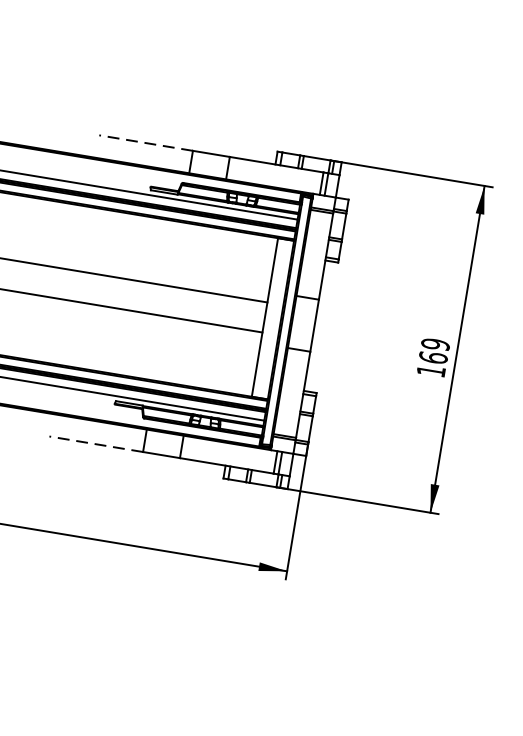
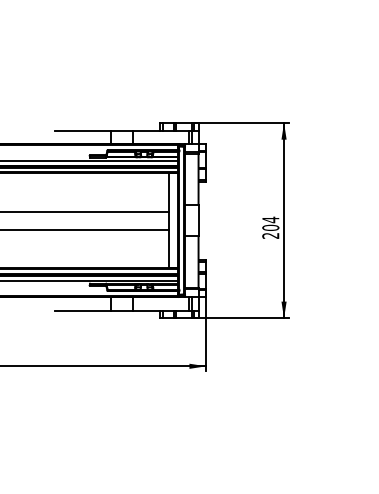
line: (145, 142) -> (82, 130), dashed -> solid
text: (432, 357) -> (270, 227), 169 -> 204
line: (95, 443) -> (82, 310), dashed -> solid

